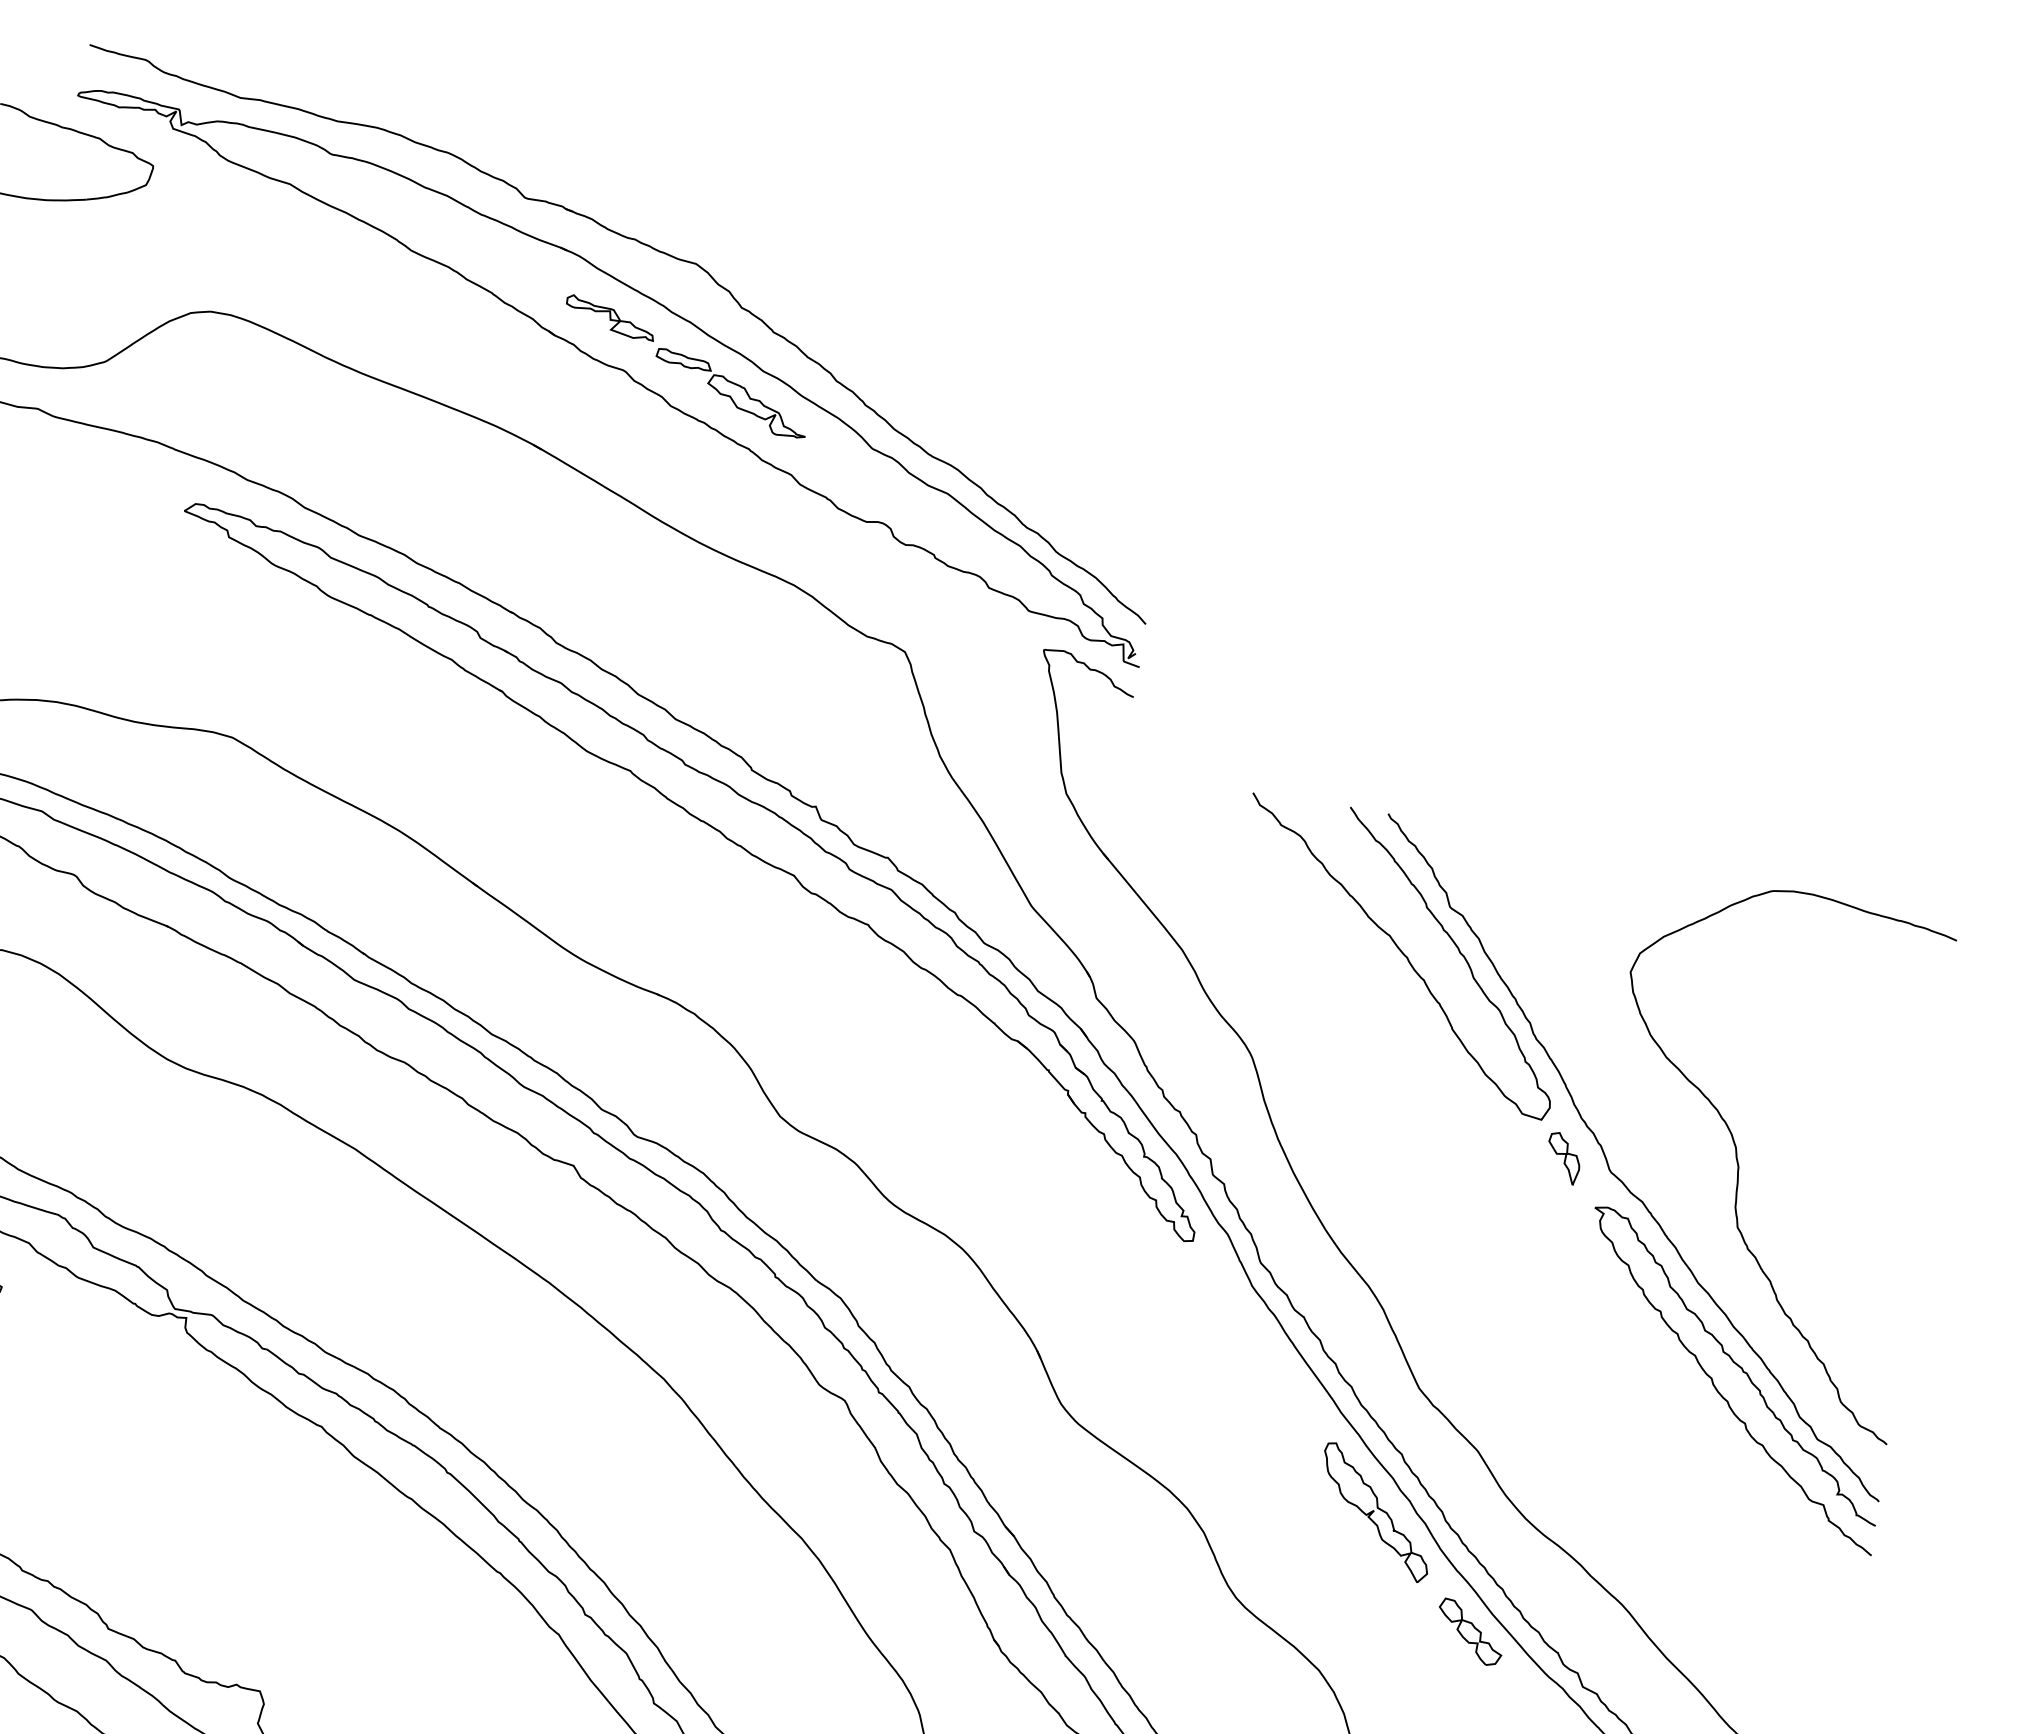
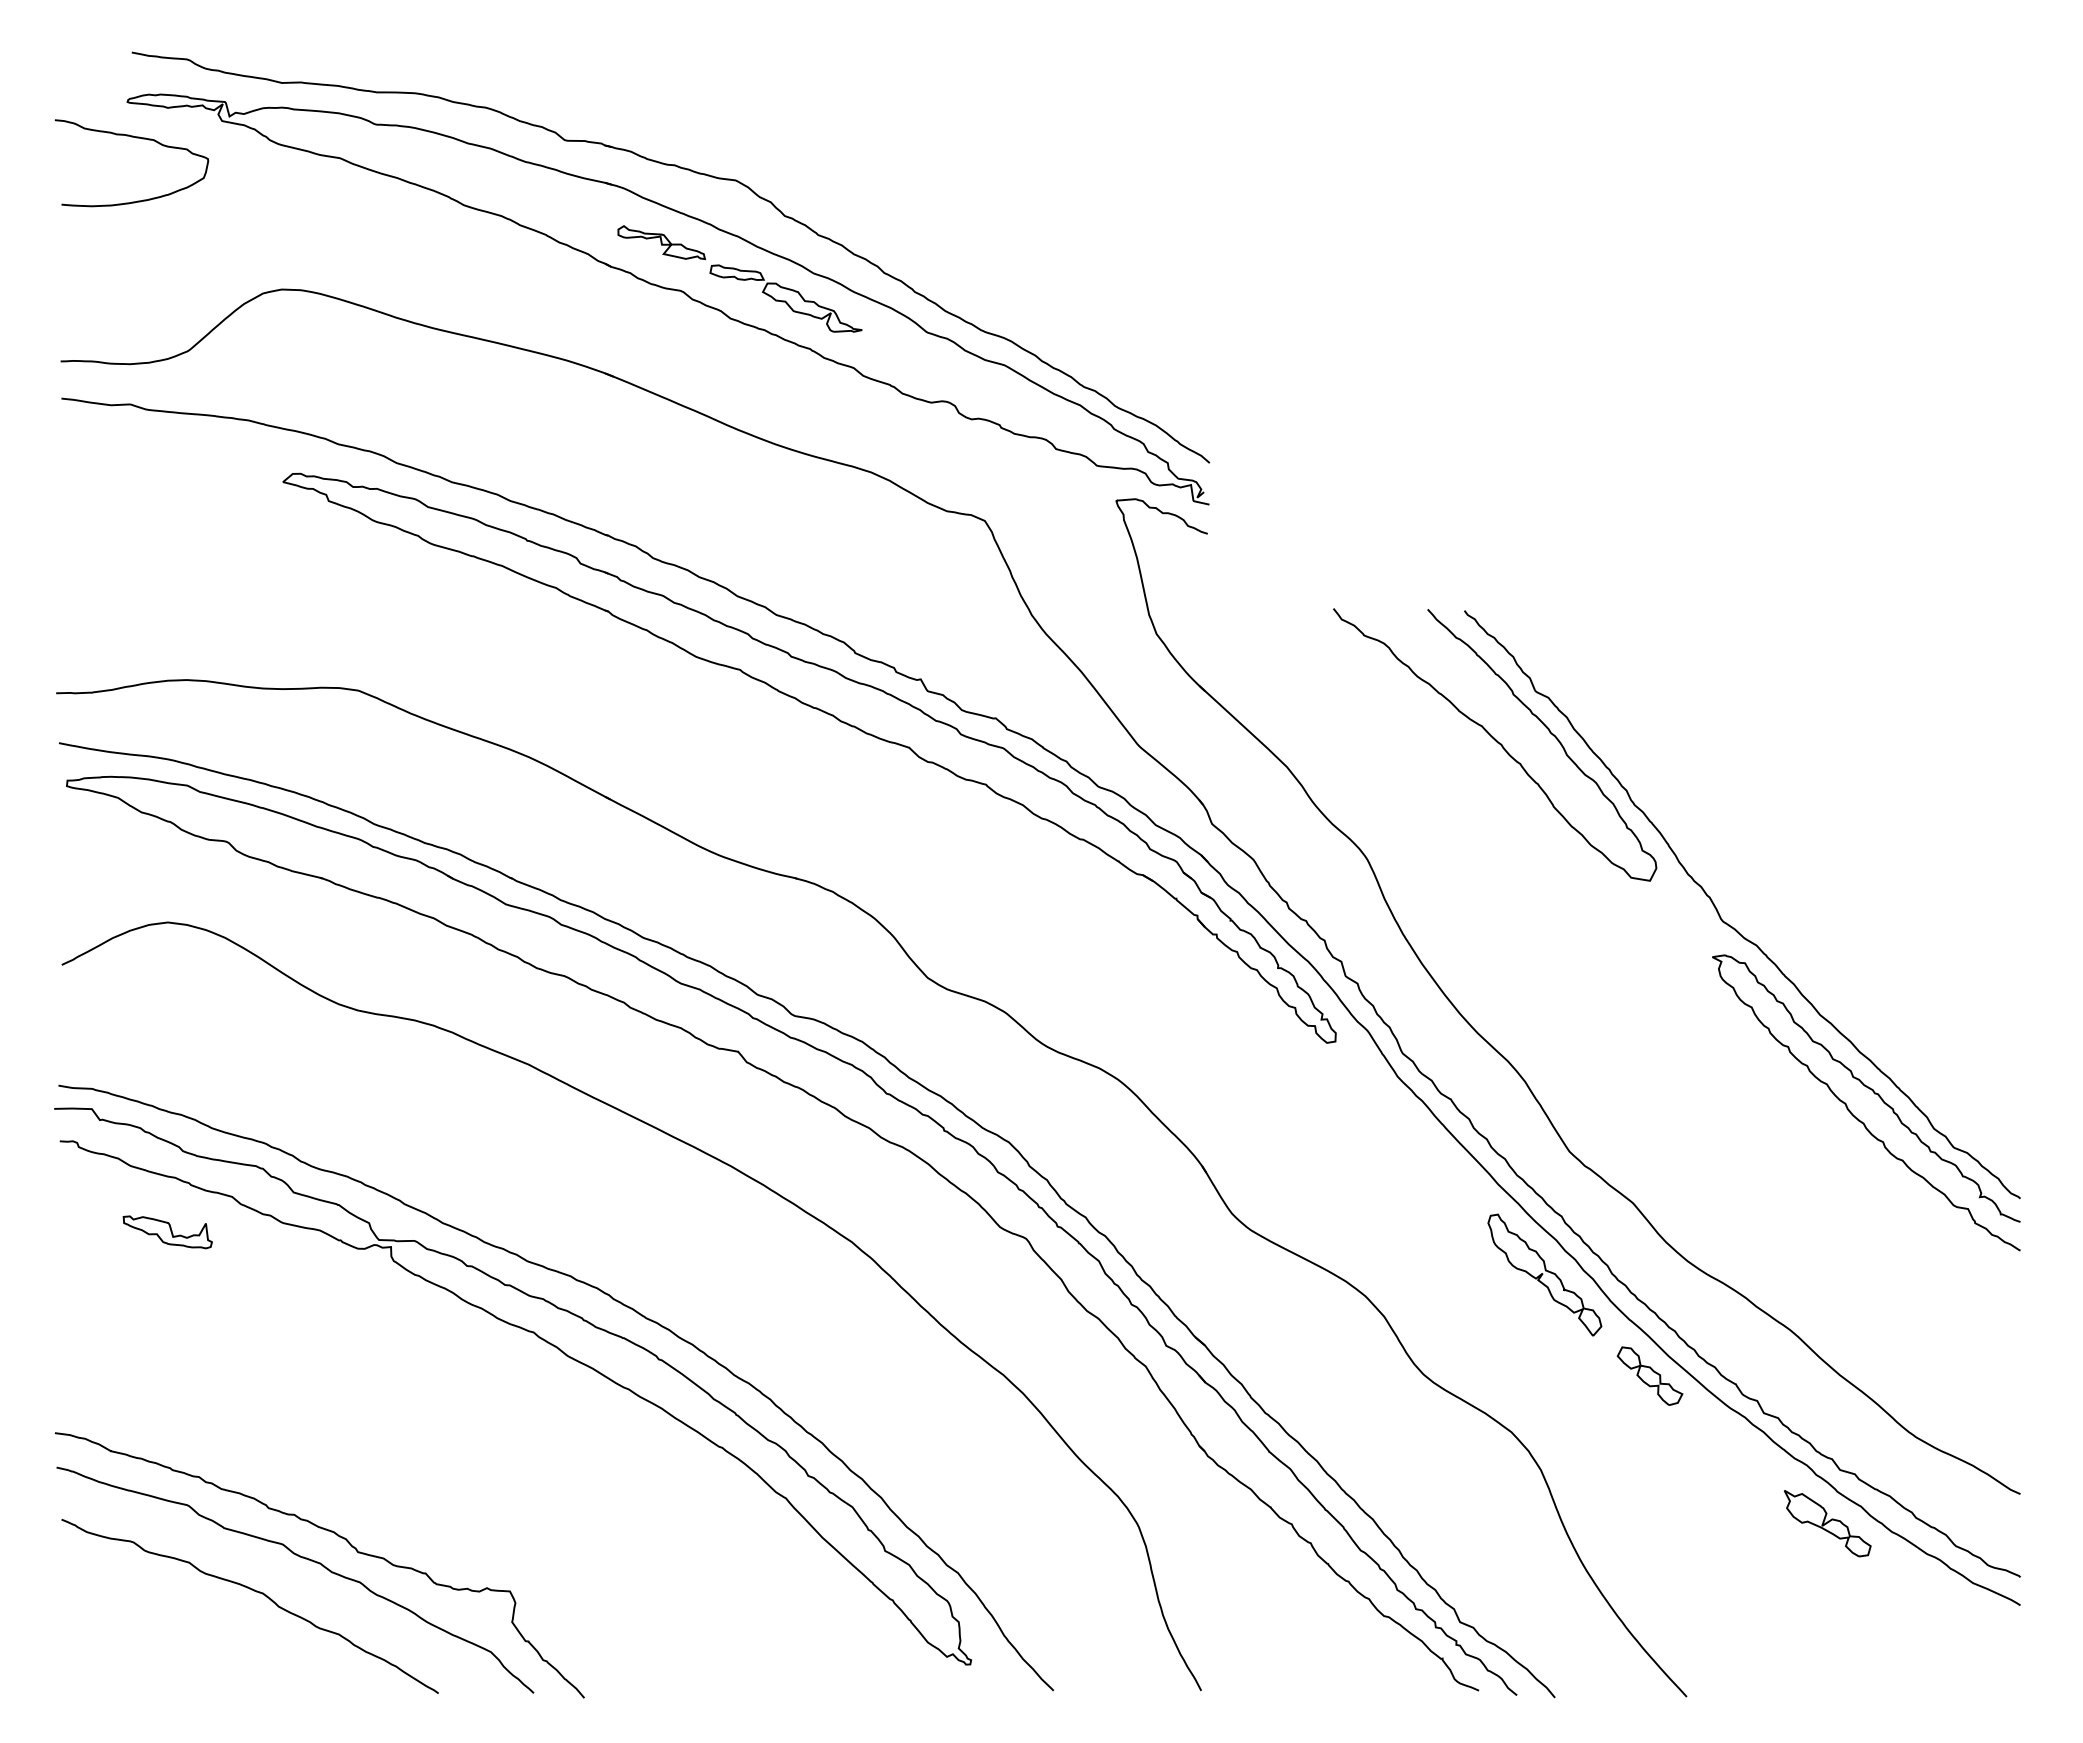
part: (1564, 1158) -> (1676, 914), removed
curve: (1738, 1161) -> (1842, 894), removed

